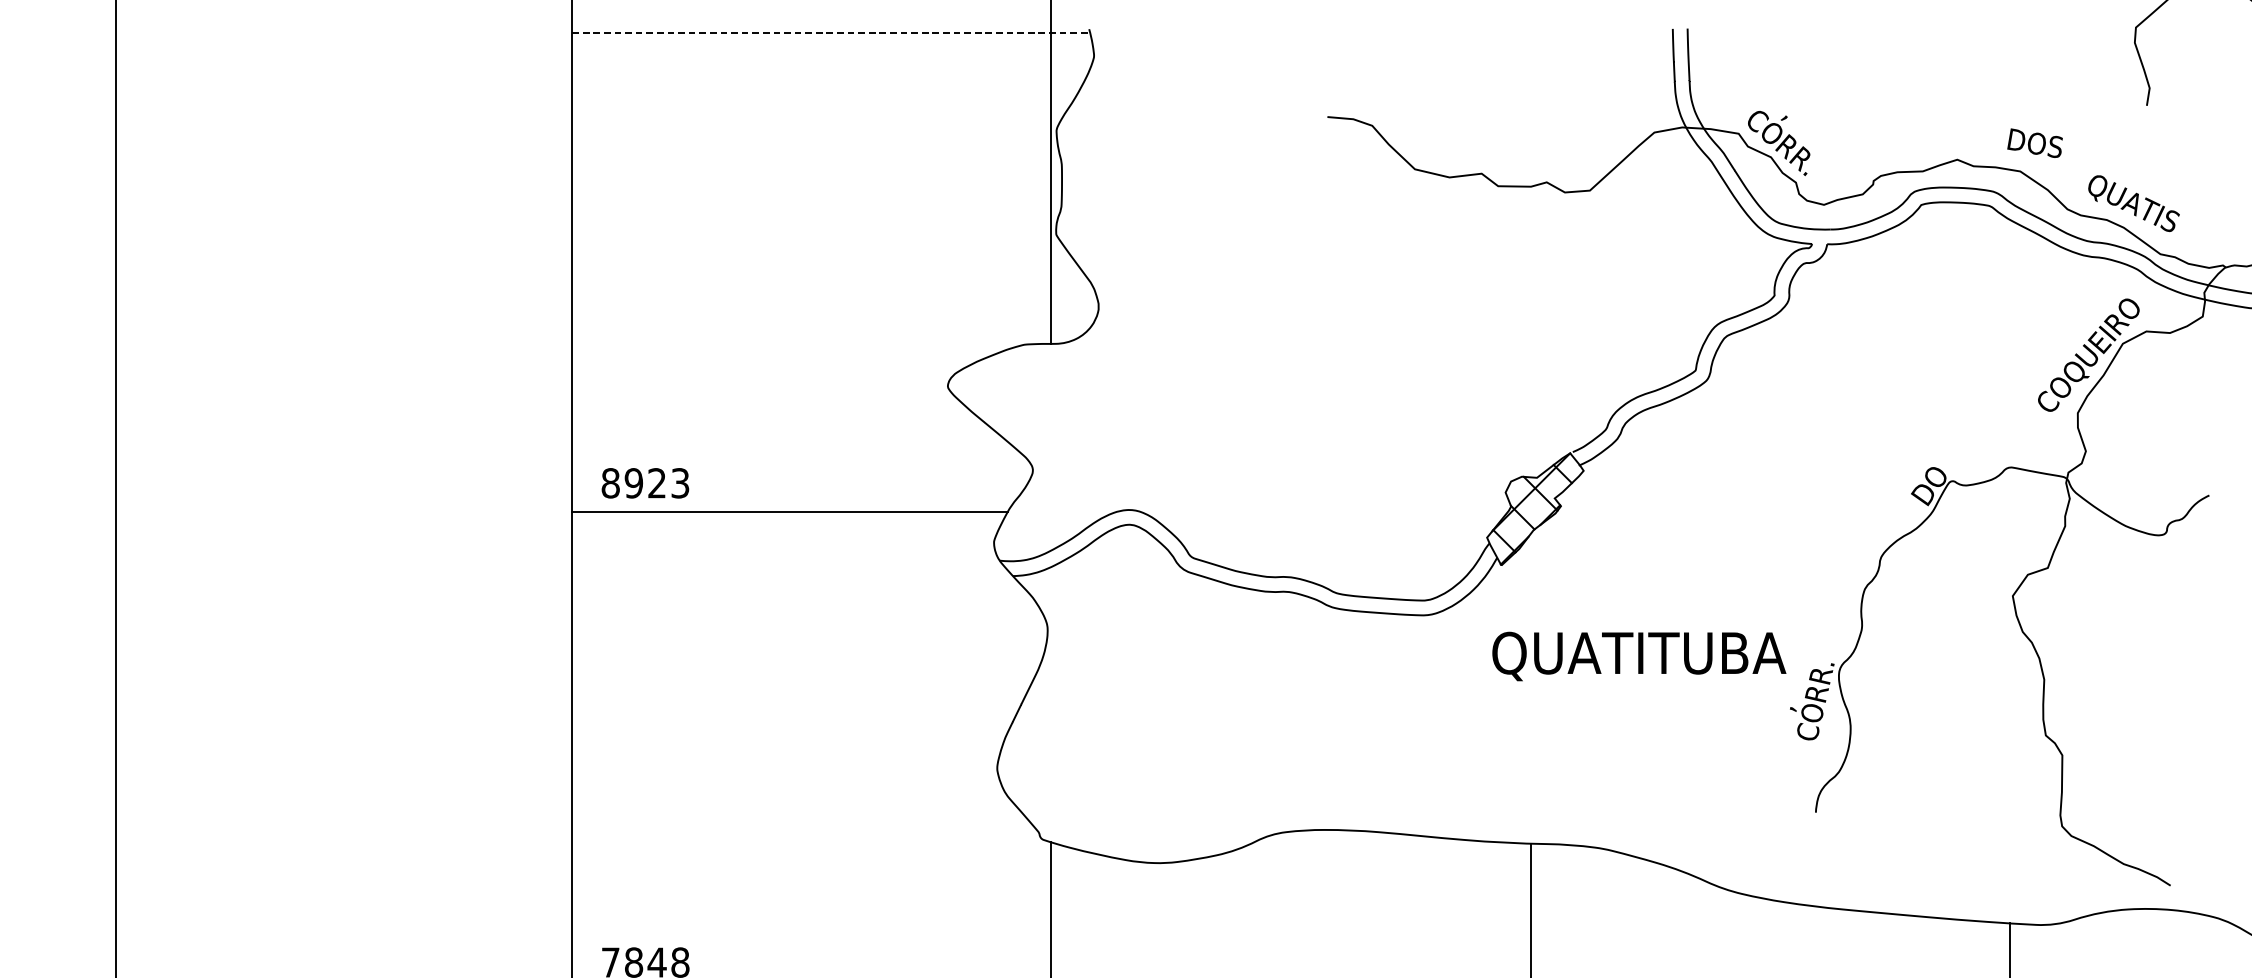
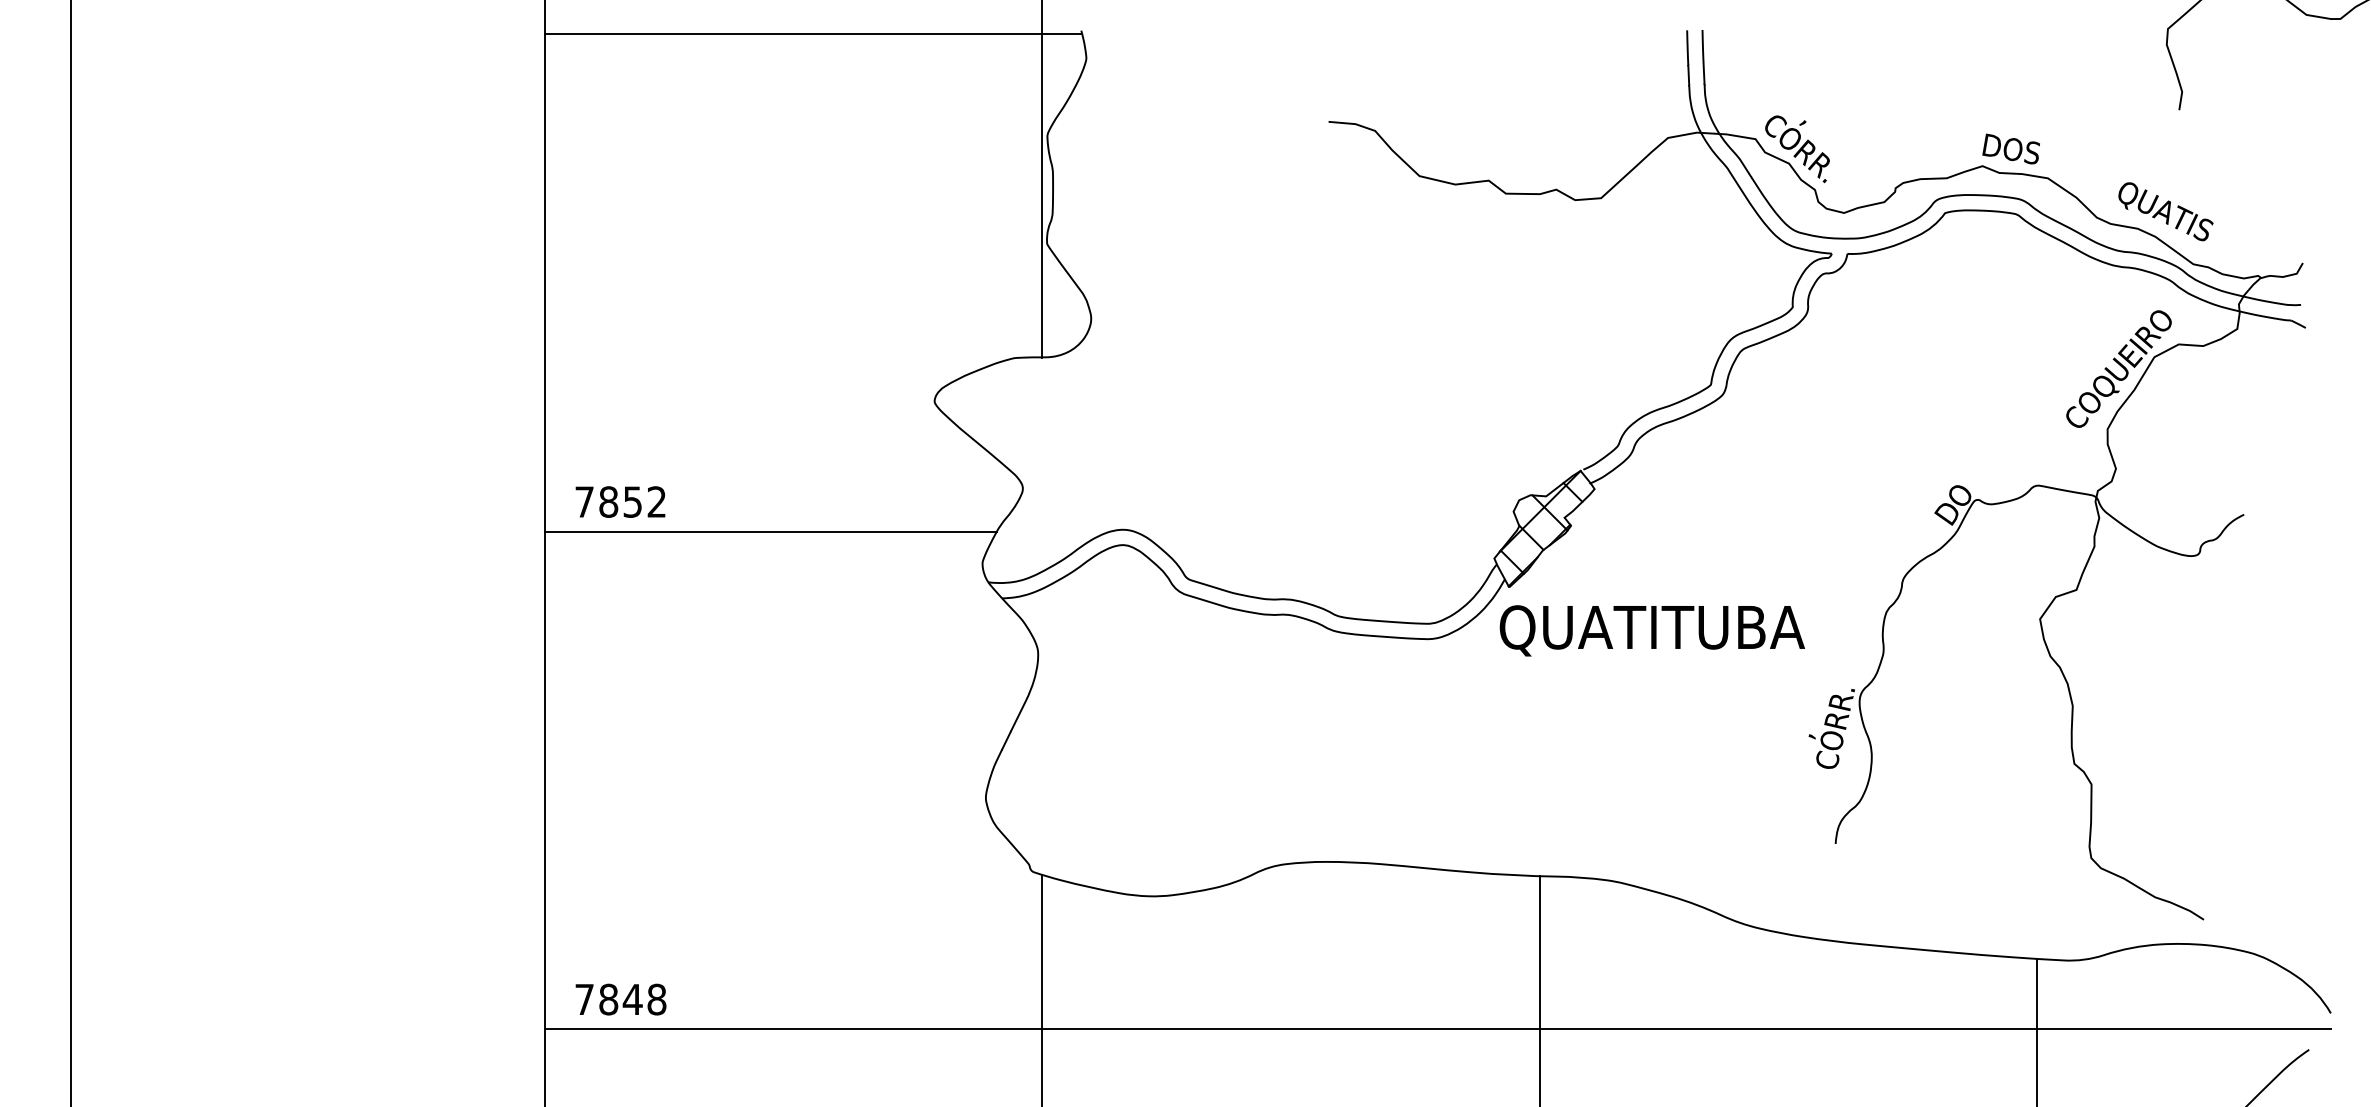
line: (831, 32) -> (813, 34), dashed -> solid
text: (2034, 142) -> (2010, 148), moved
text: (645, 482) -> (620, 501), 8923 -> 7852
text: (1638, 656) -> (1651, 630), moved

